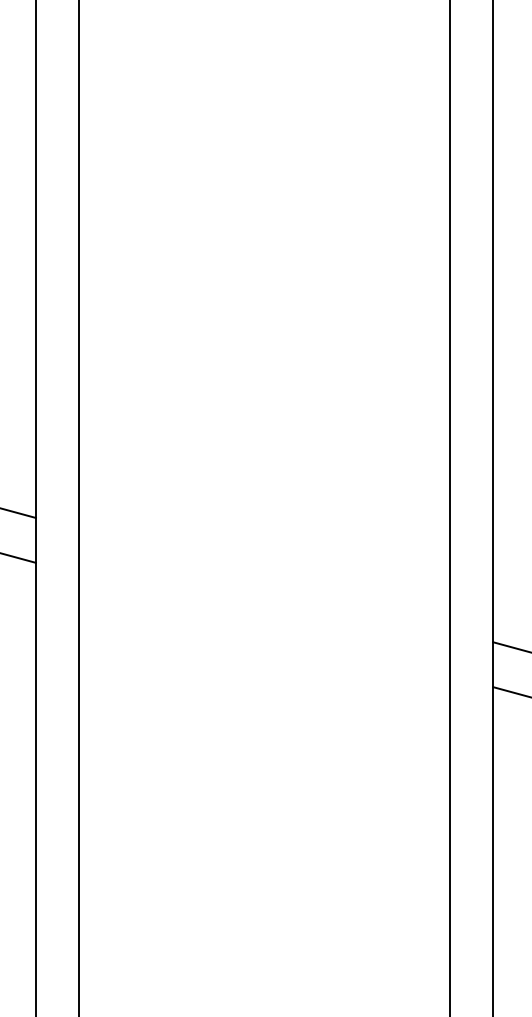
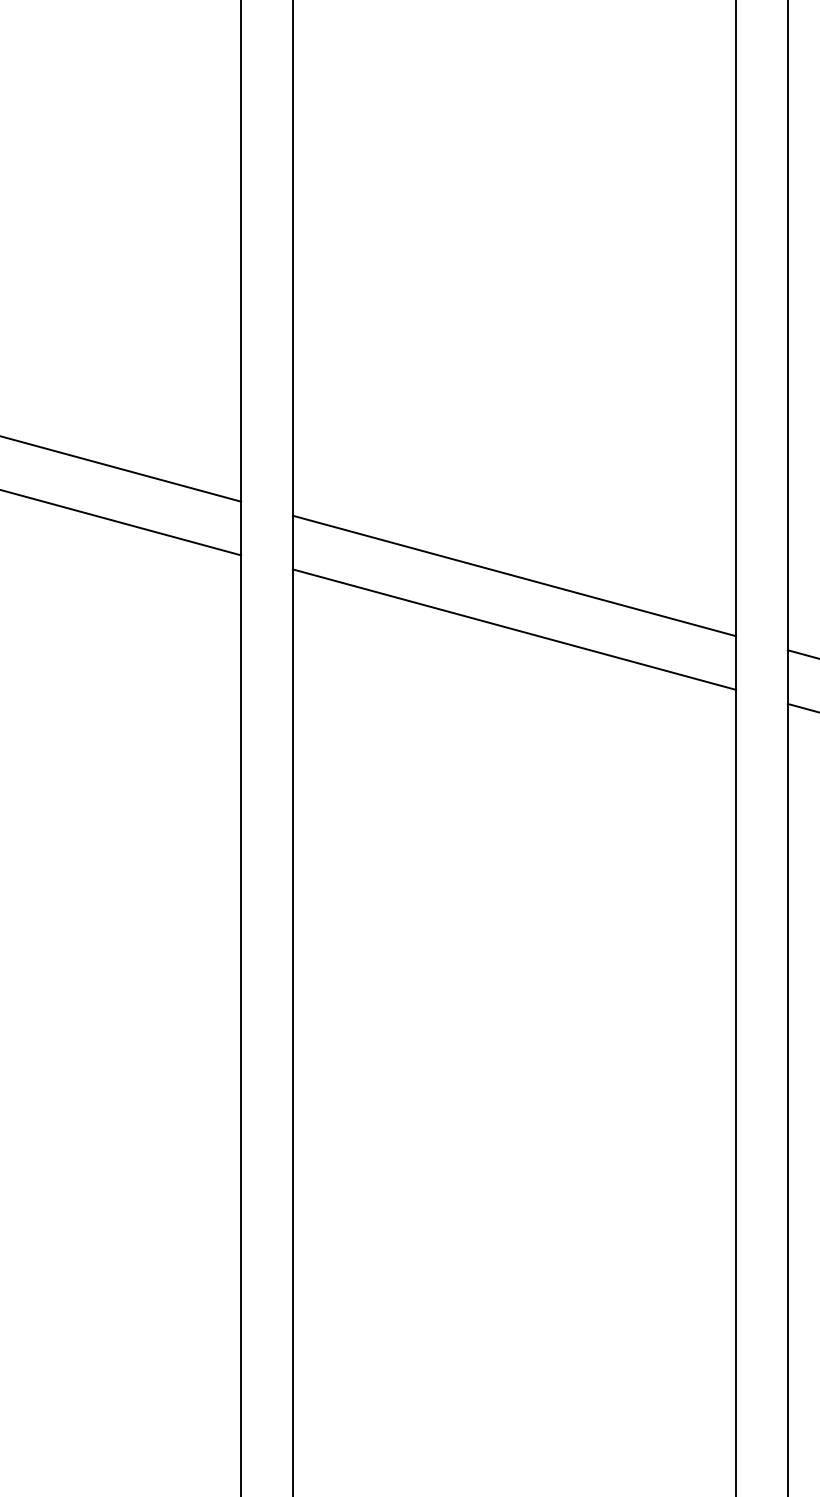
line: (264, 579) -> (514, 575), added
line: (264, 624) -> (514, 629), added

